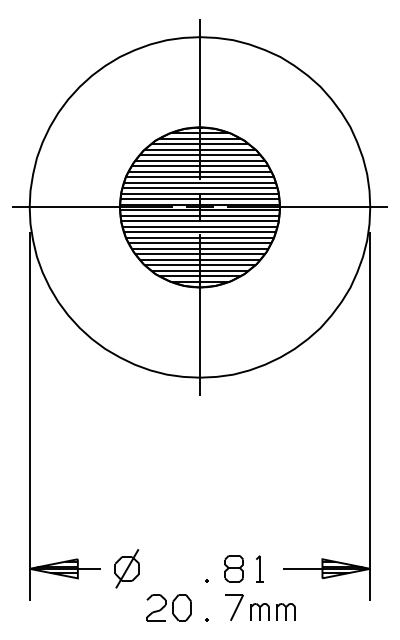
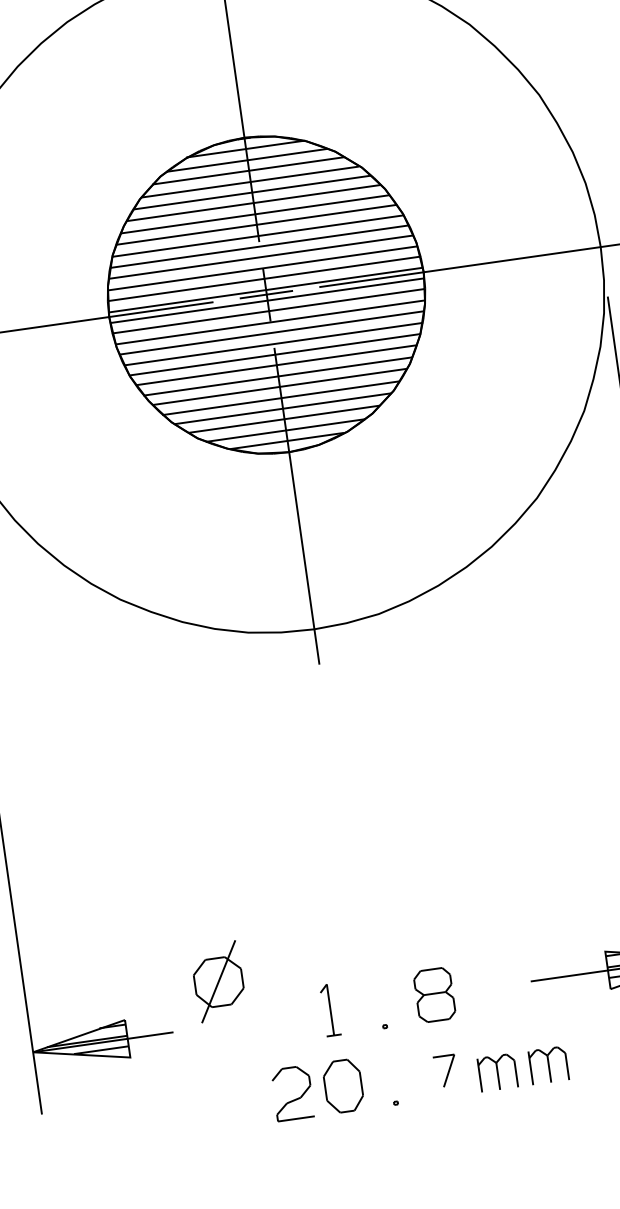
part: (126, 568) -> (216, 981), moved
part: (259, 568) -> (329, 1009), moved
part: (234, 607) -> (446, 1070), size x0.6

